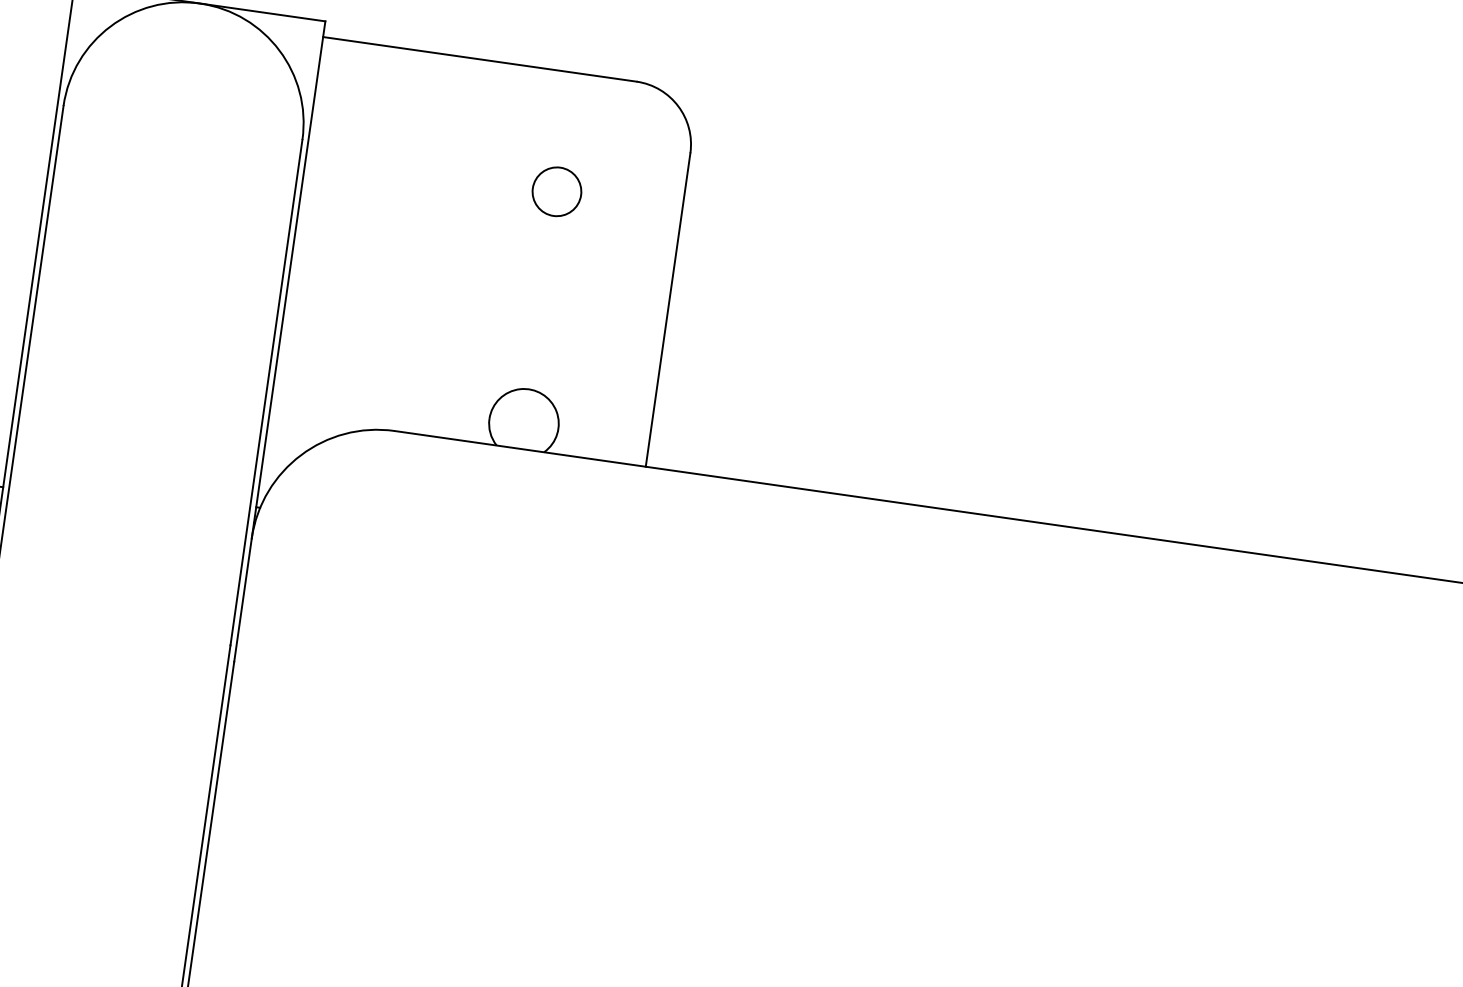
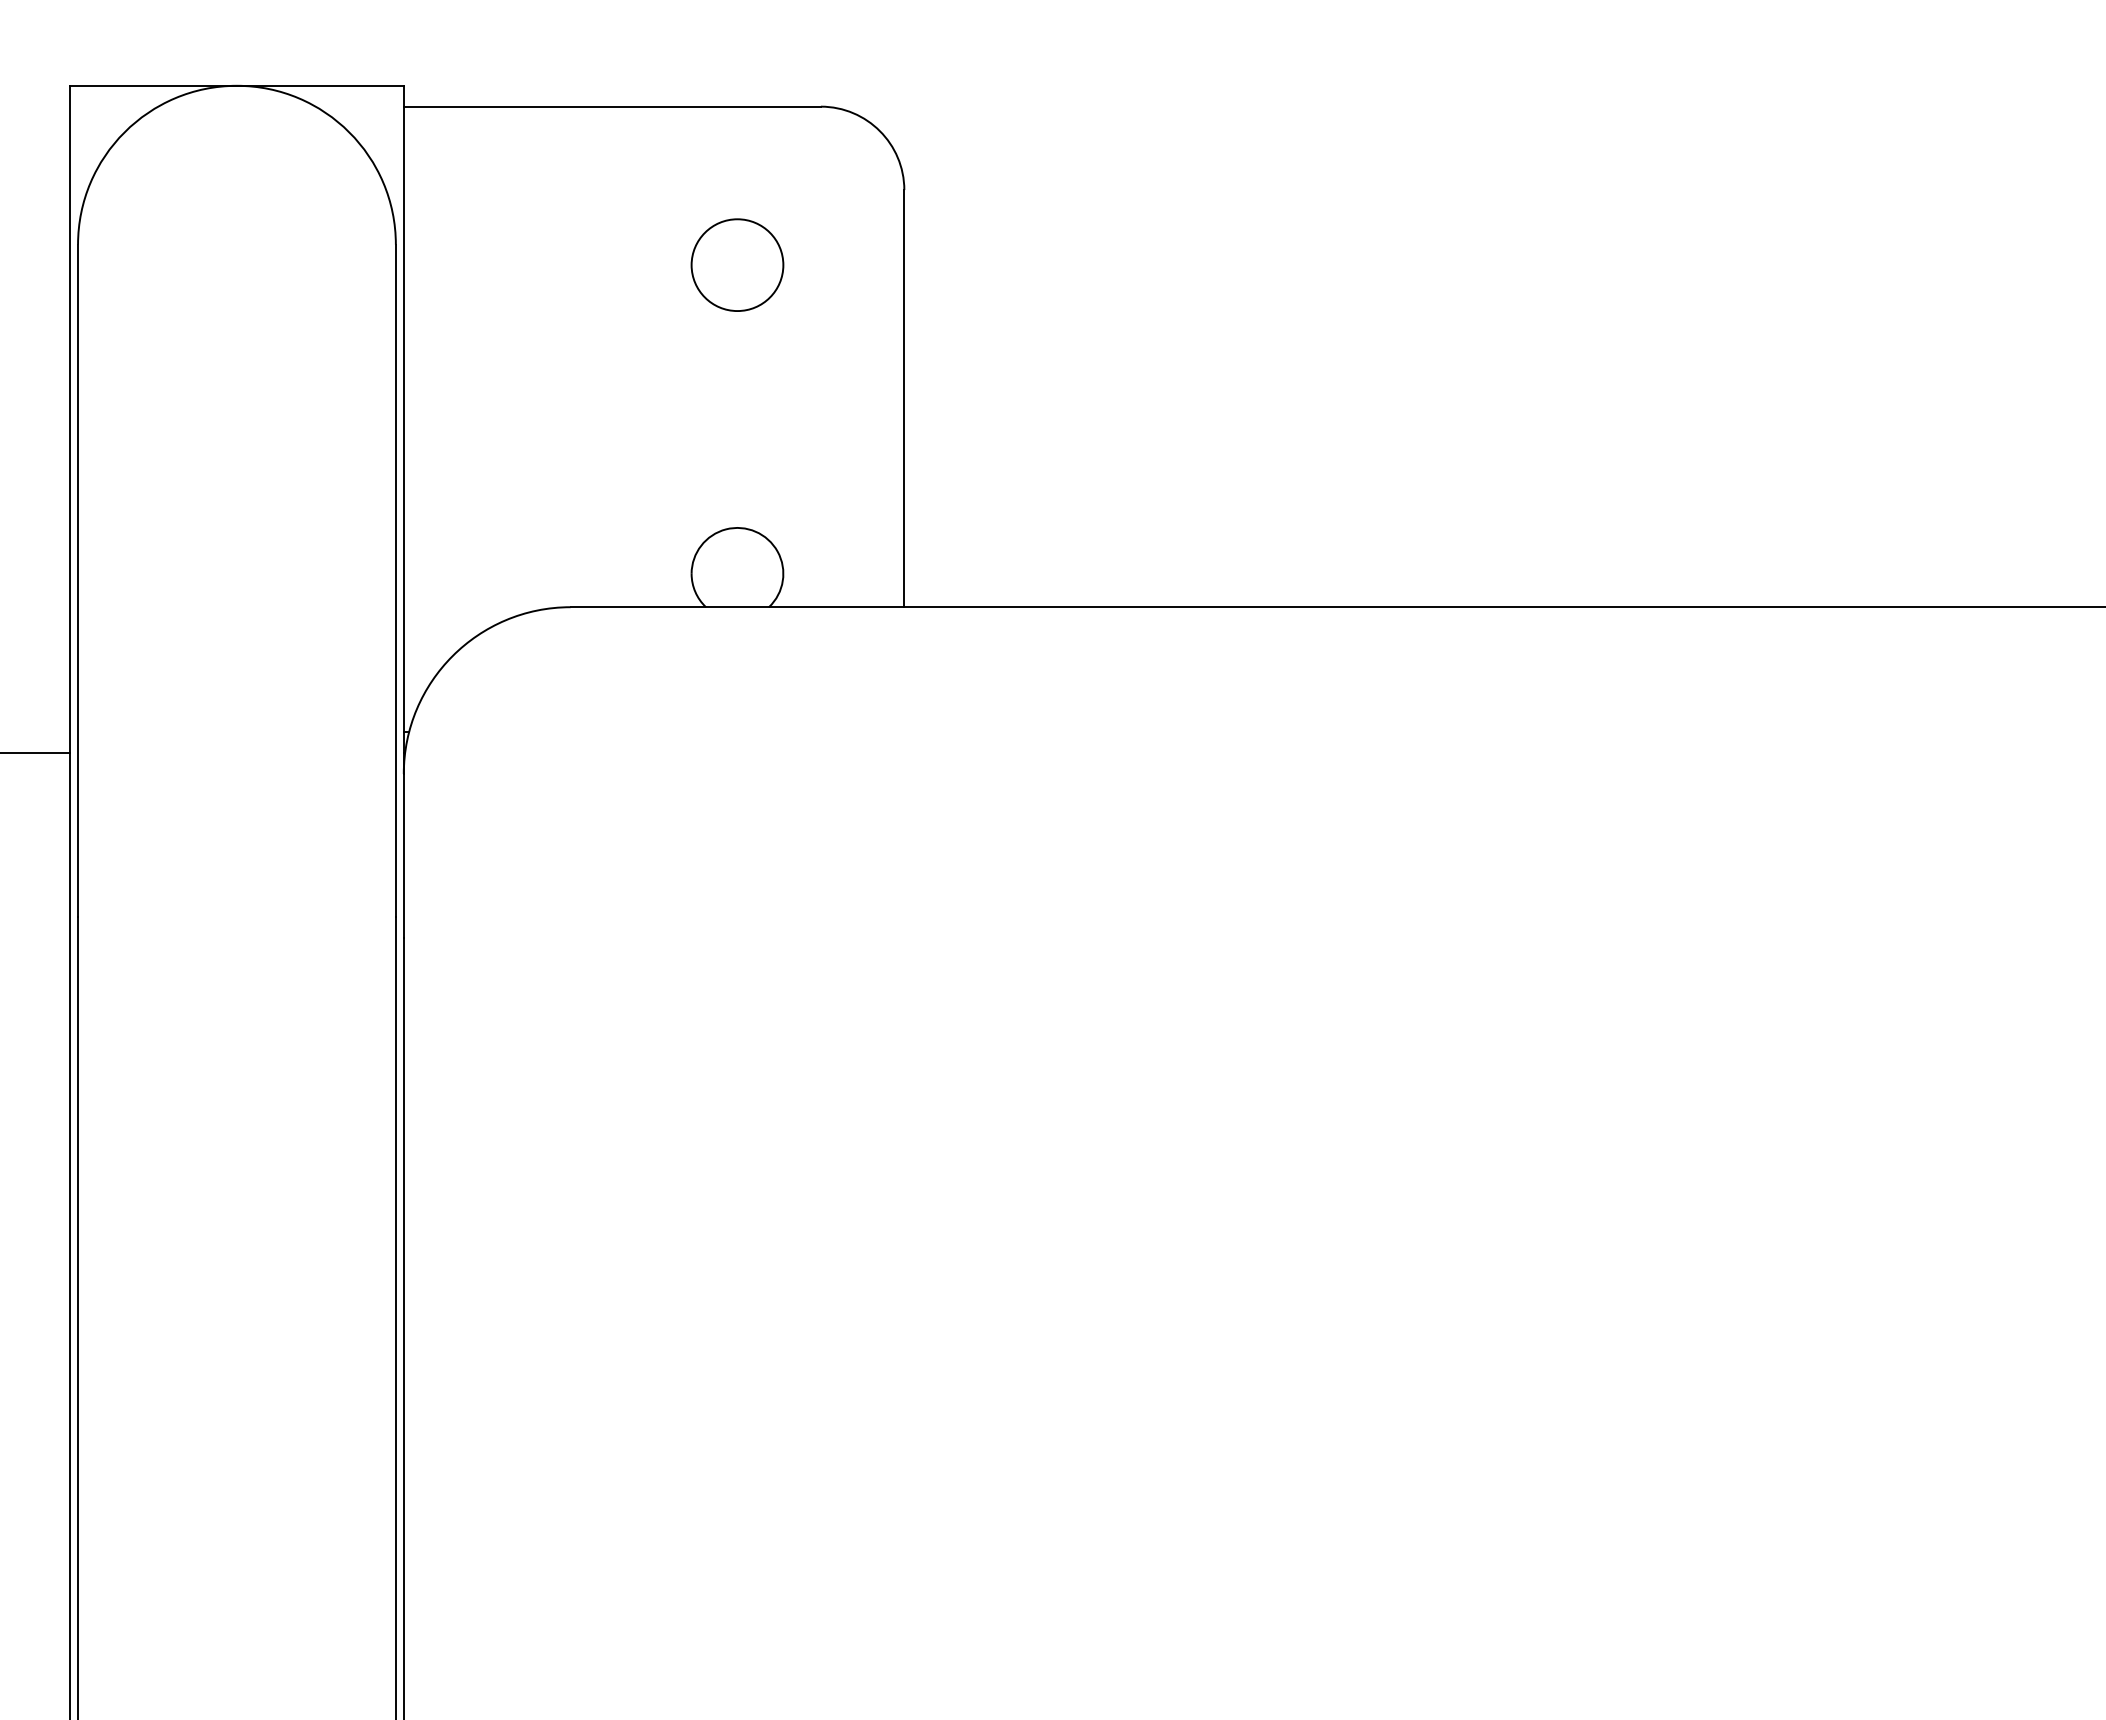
circle: (557, 191) -> (737, 264), size x1.43

